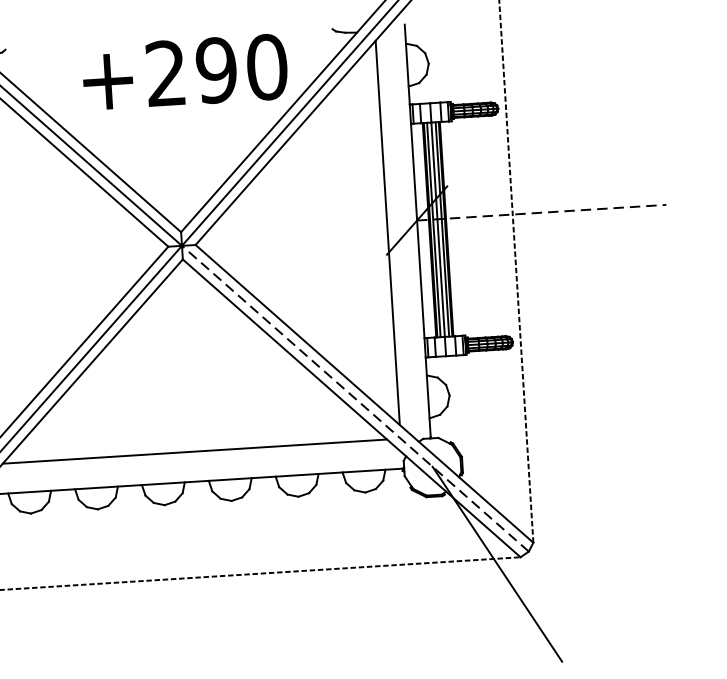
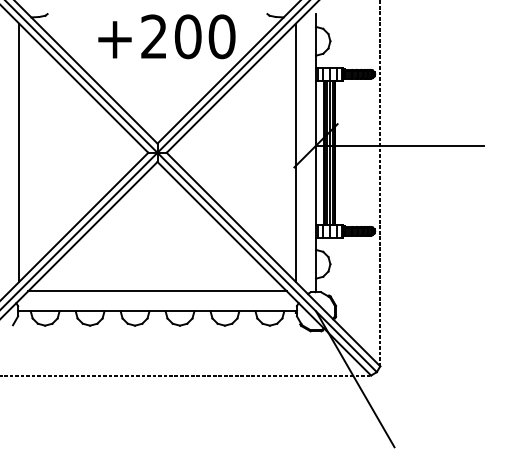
text: (215, 70) -> (187, 36), +290 -> +200
line: (541, 212) -> (399, 145), dashed -> solid
line: (354, 398) -> (266, 262), dashed -> solid

